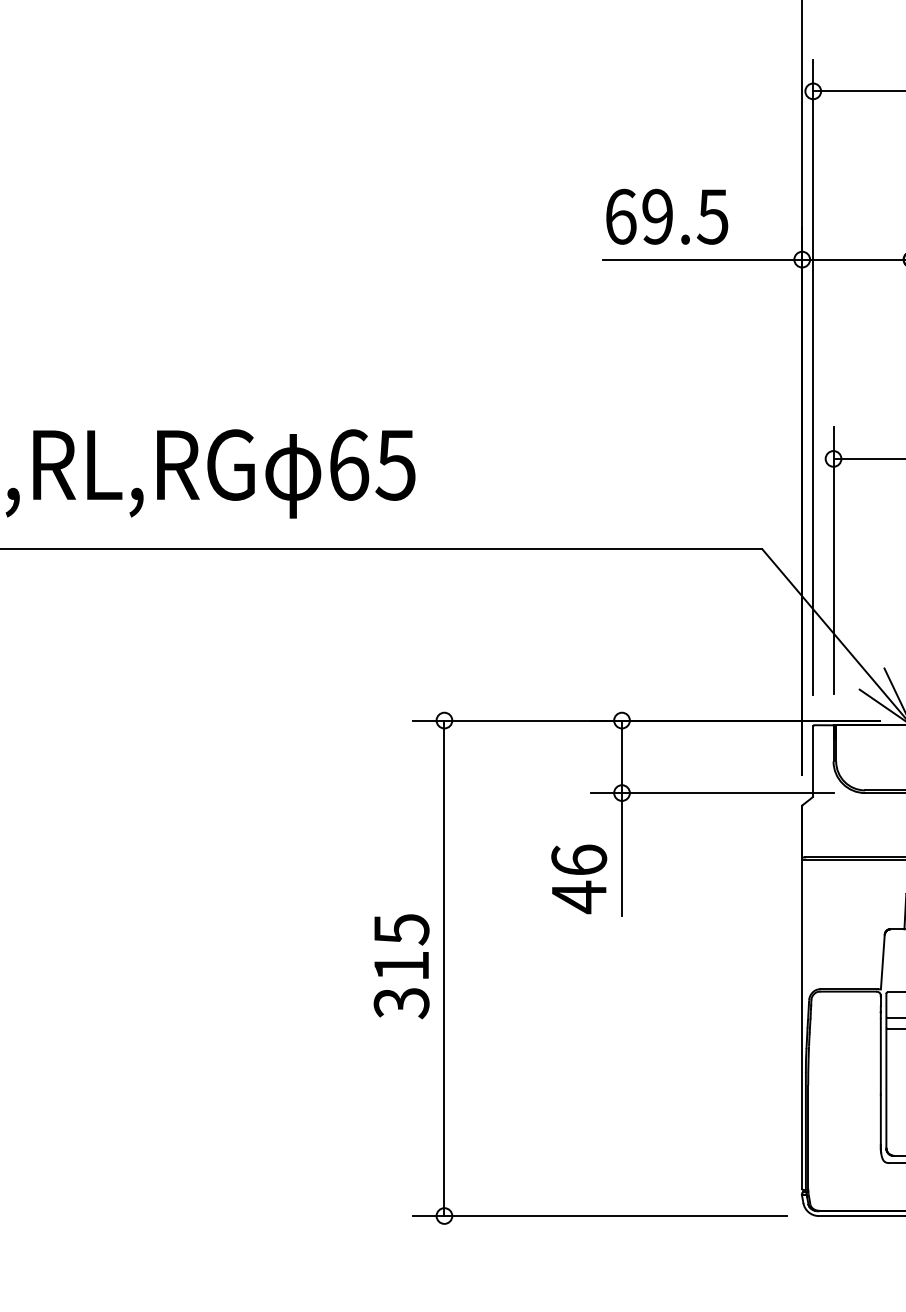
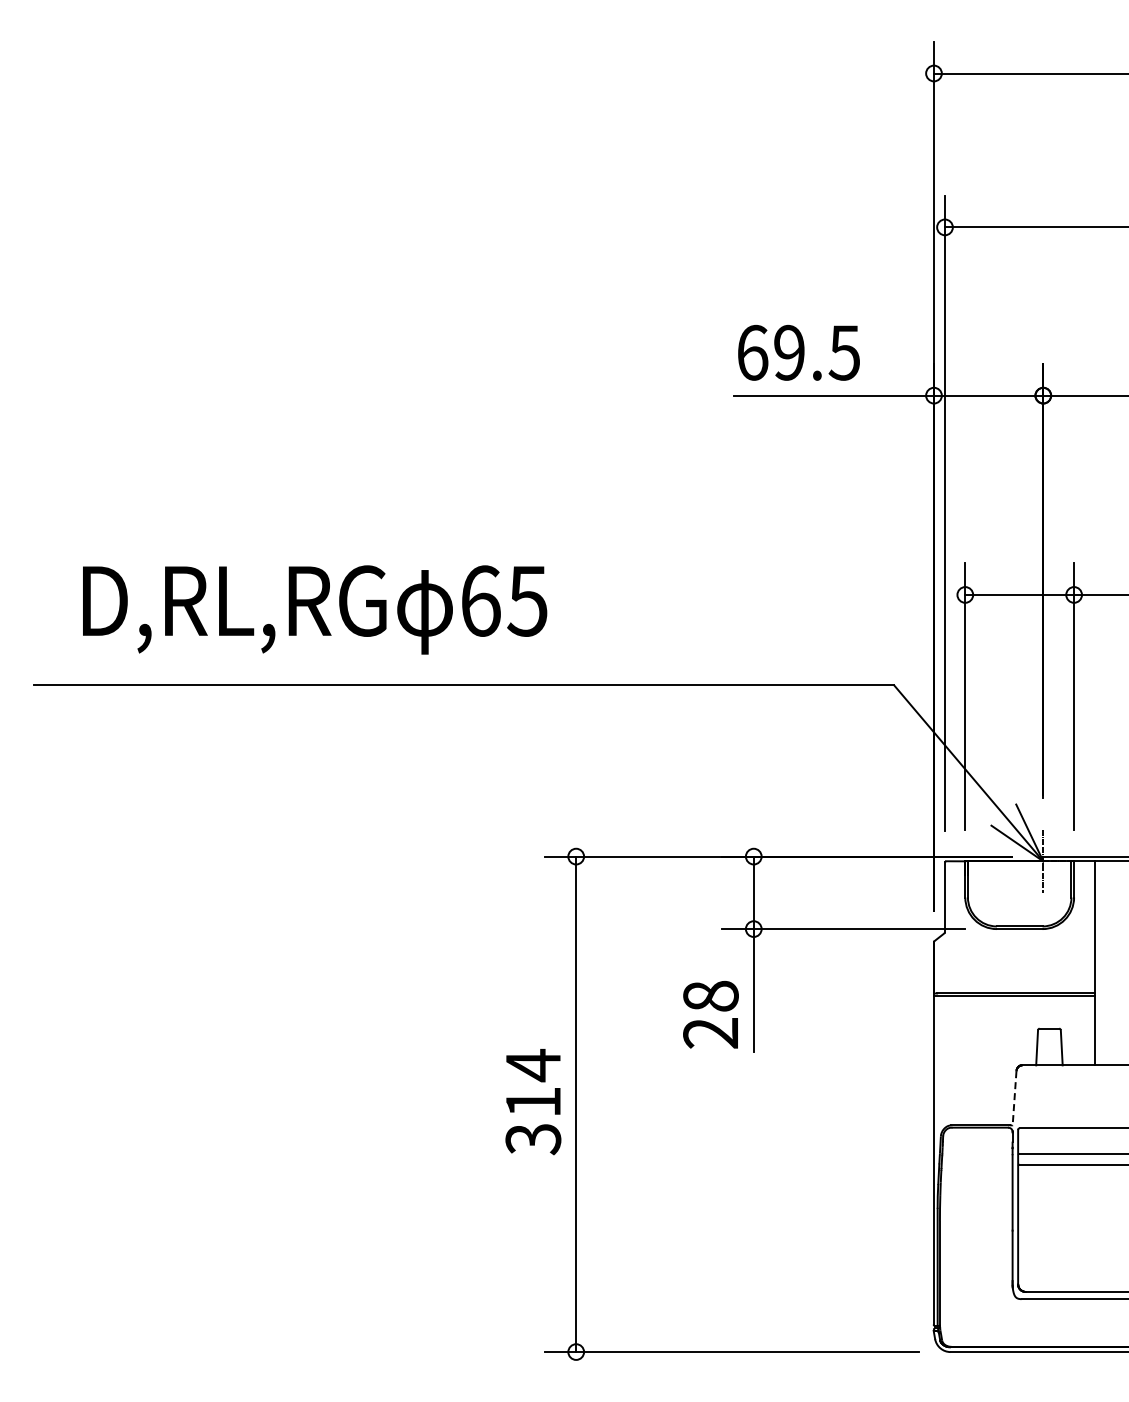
text: (578, 879) -> (710, 1015), 46 -> 28
text: (401, 929) -> (533, 1065), 315 -> 314
line: (882, 962) -> (1014, 1098), solid -> dashed

